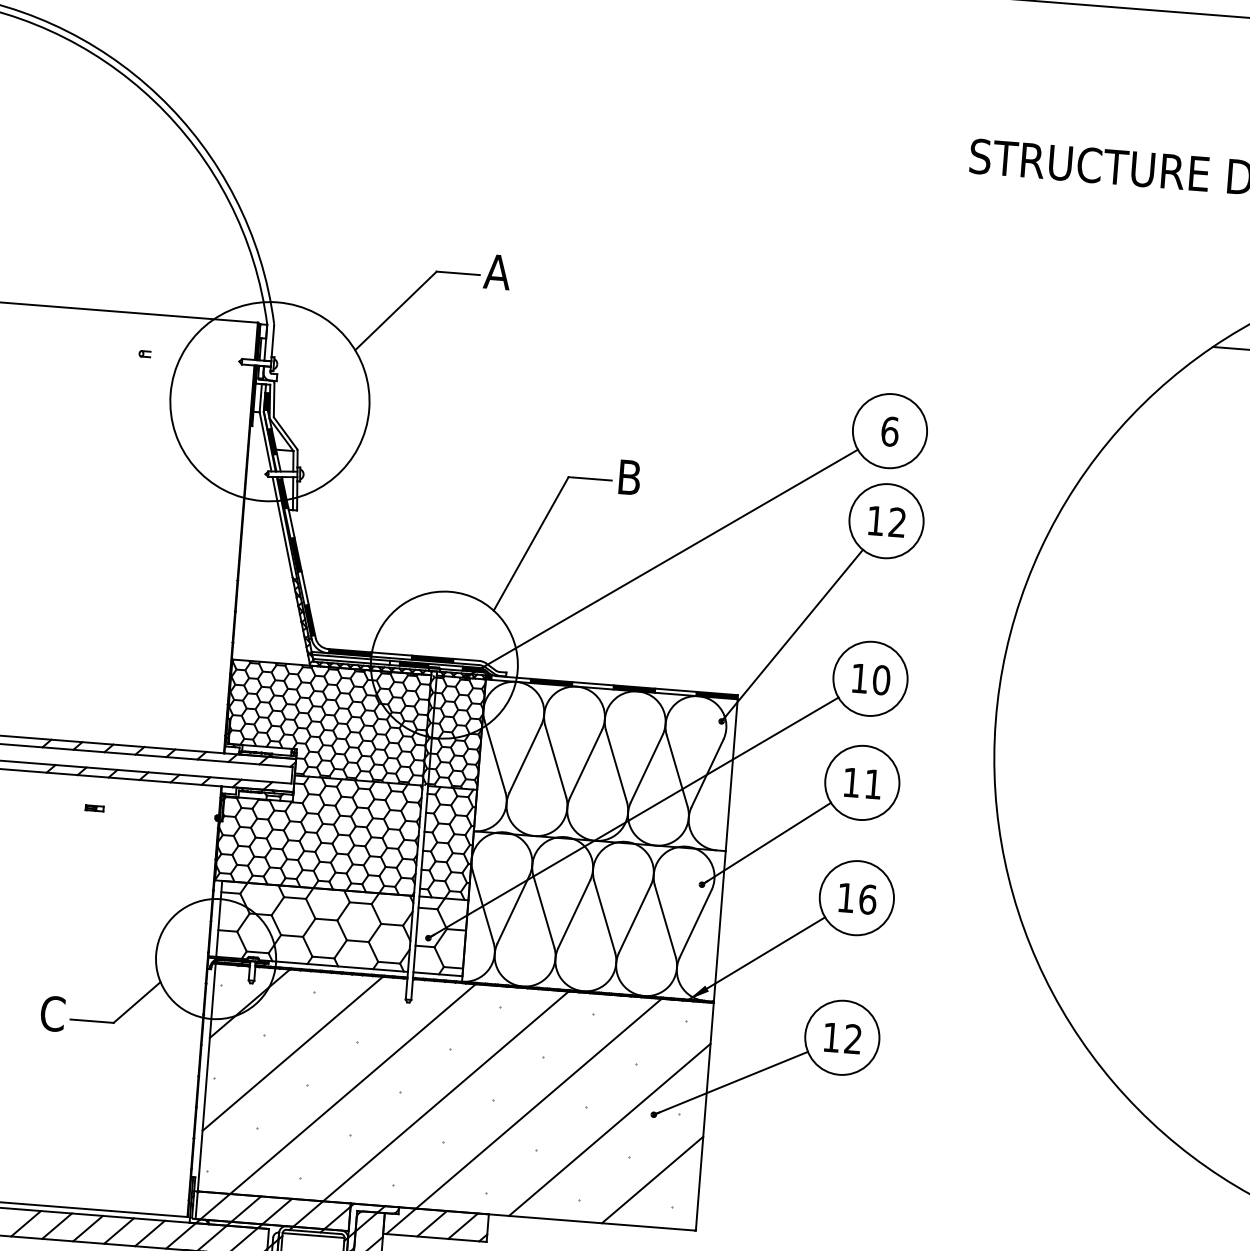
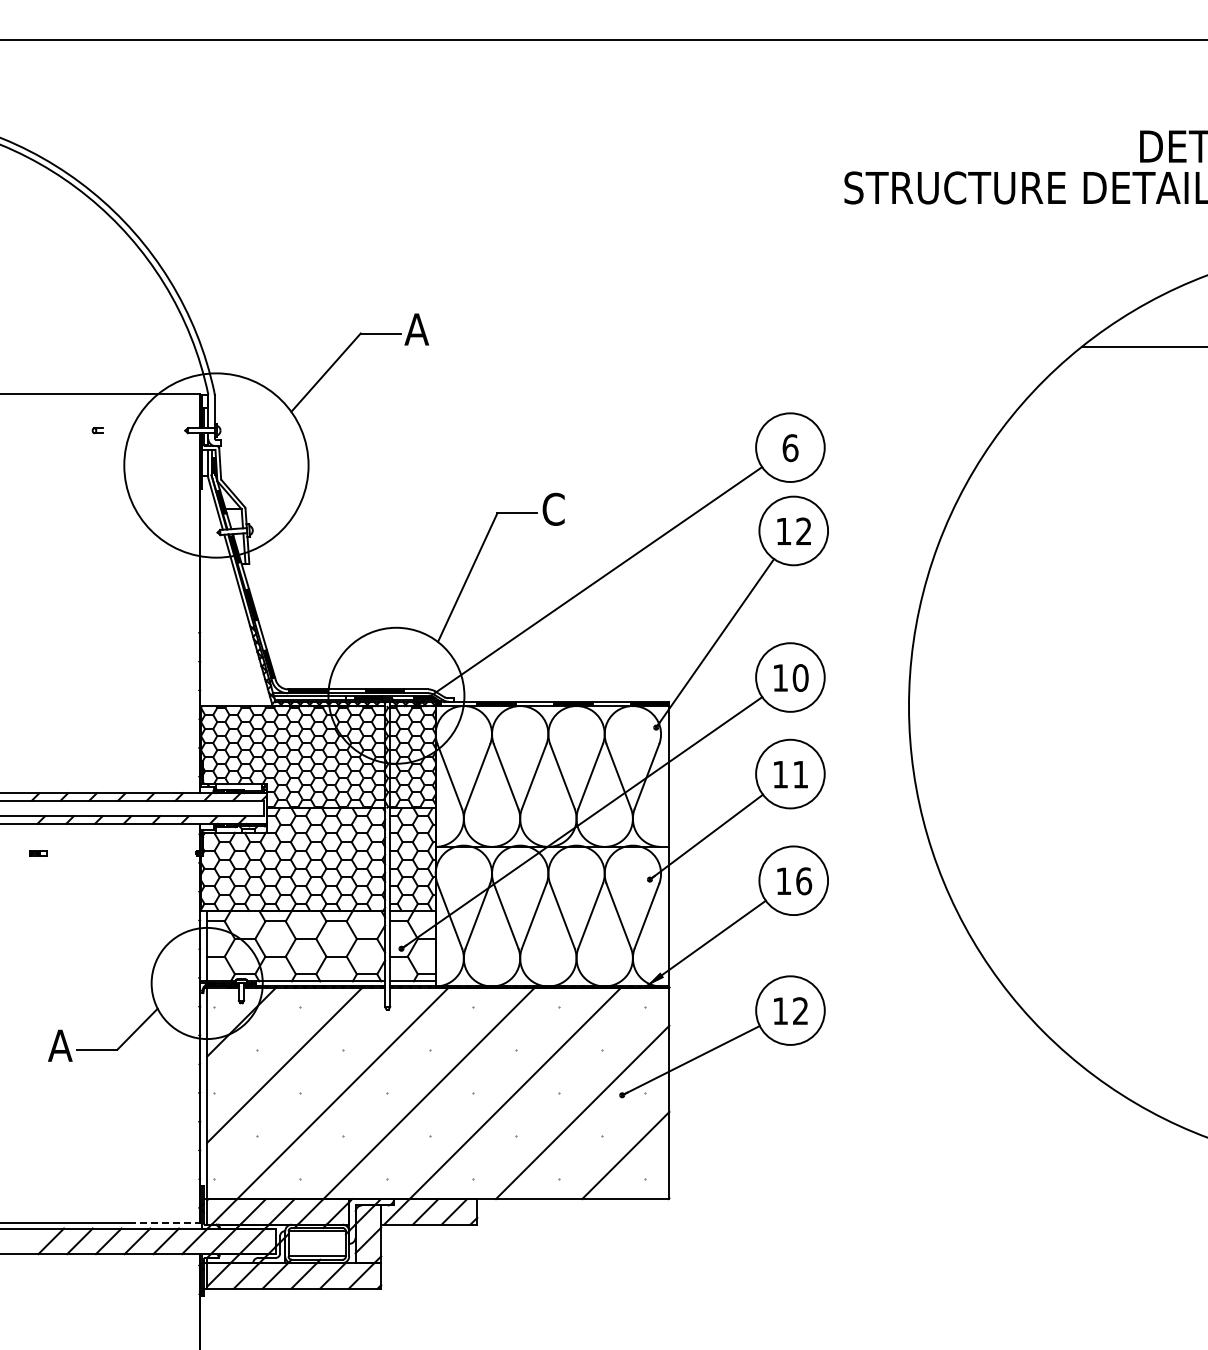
text: (629, 476) -> (553, 508), B -> C
part: (94, 808) -> (38, 853), moved
text: (52, 1013) -> (60, 1045), C -> A
line: (149, 1214) -> (164, 1223), solid -> dashed

